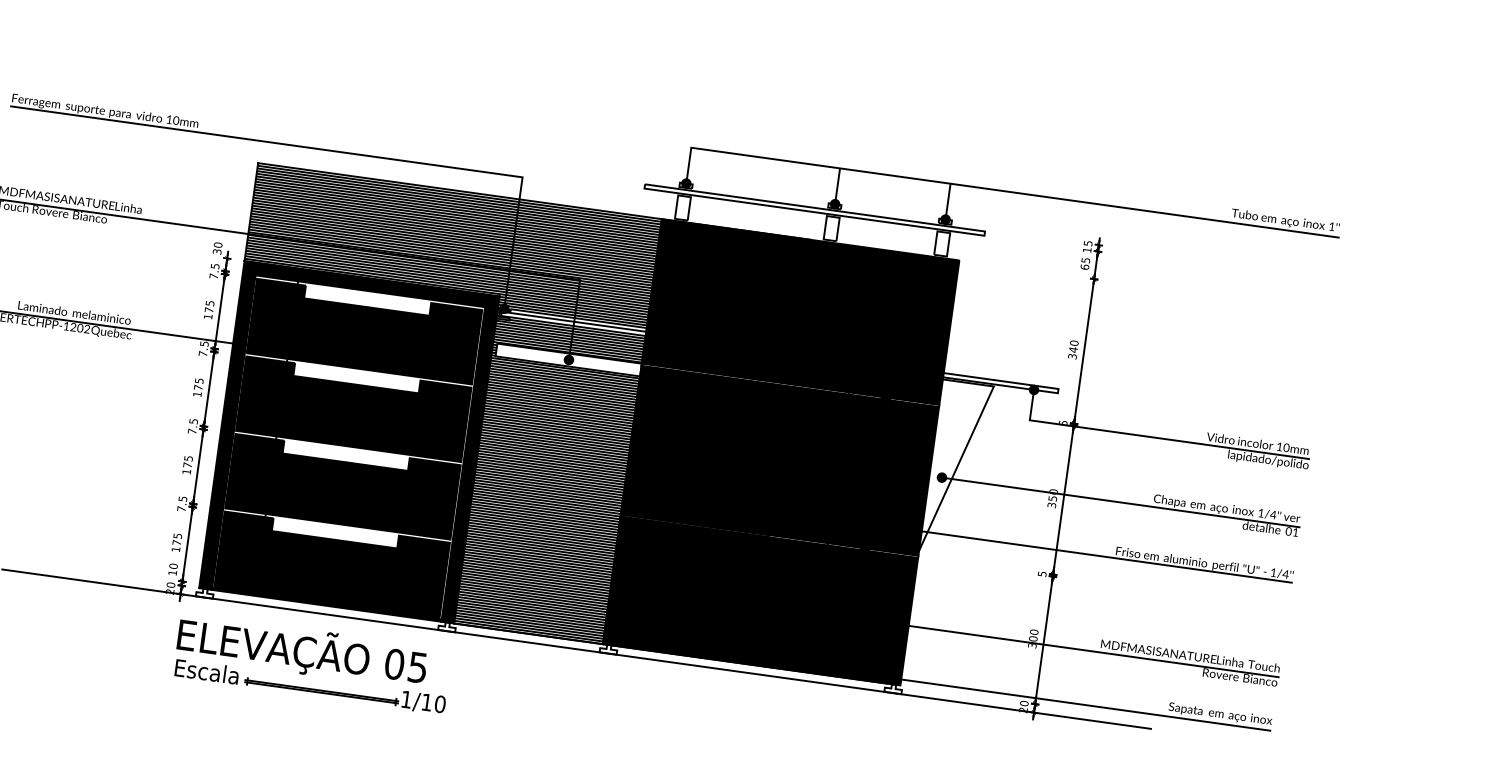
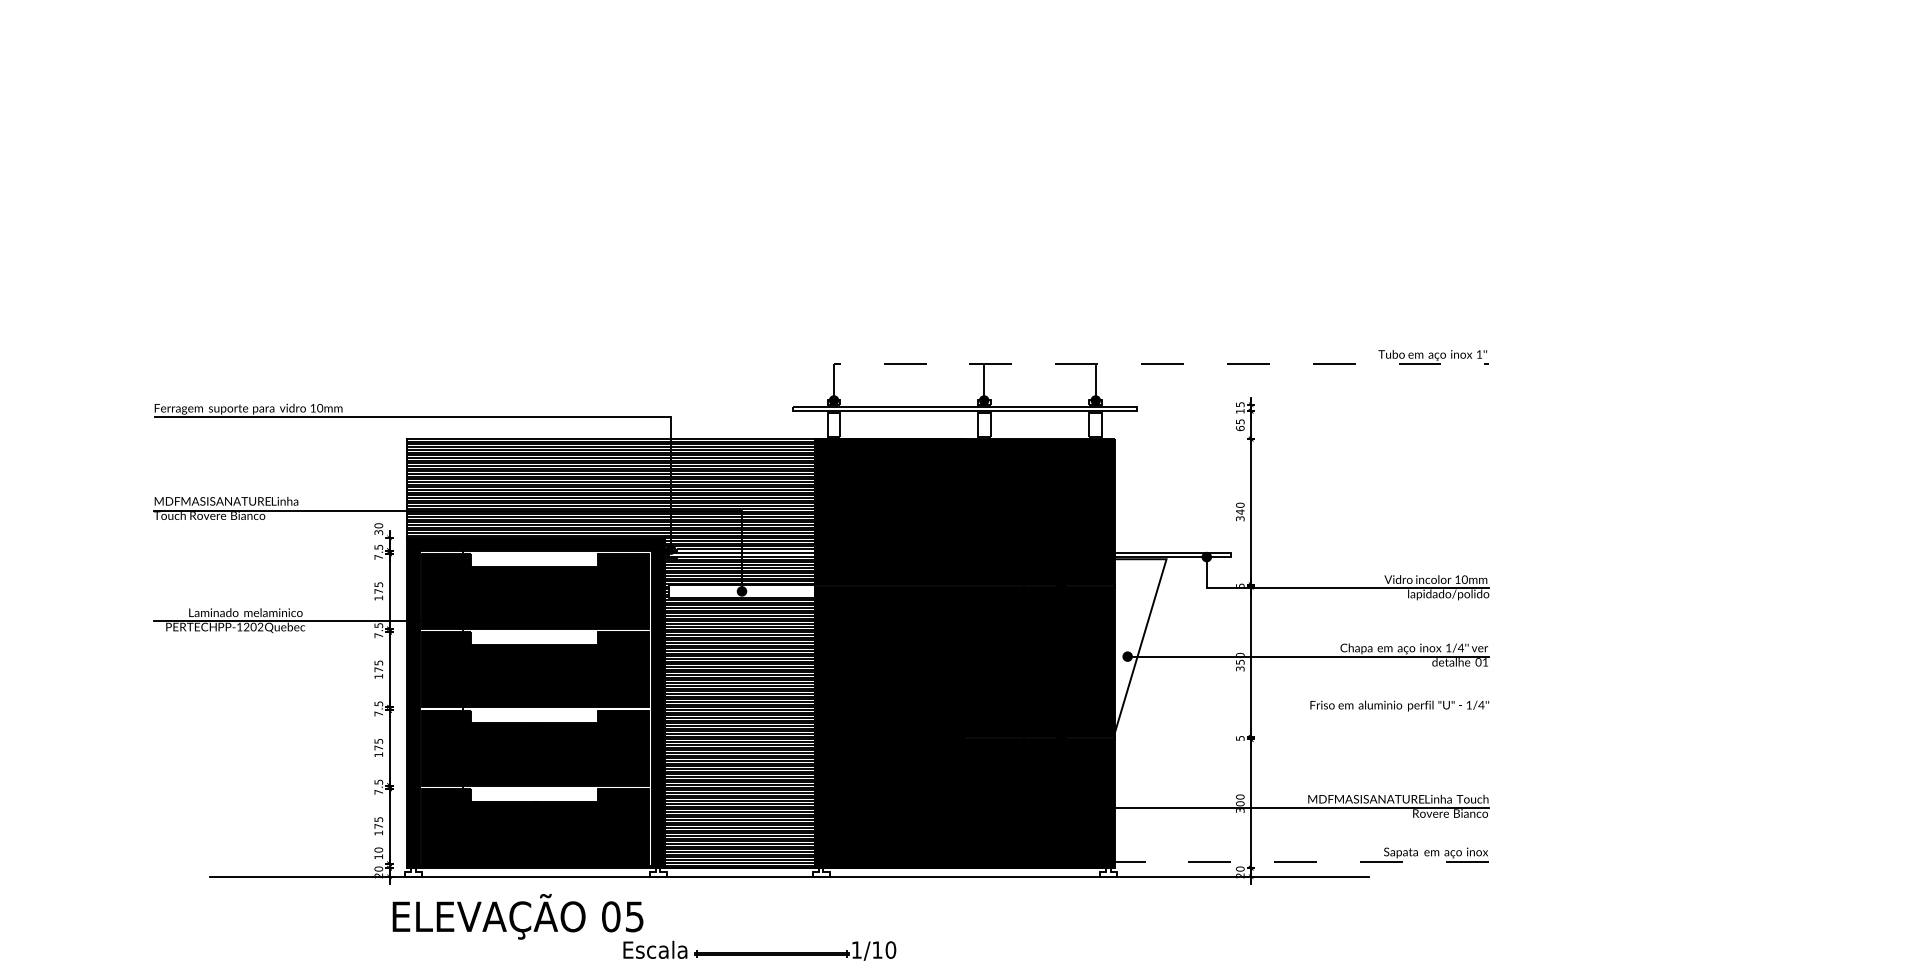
line: (996, 190) -> (1142, 364), solid -> dashed
line: (1079, 553) -> (1274, 712), removed
part: (310, 686) -> (759, 950), moved
line: (1078, 704) -> (1294, 862), solid -> dashed

